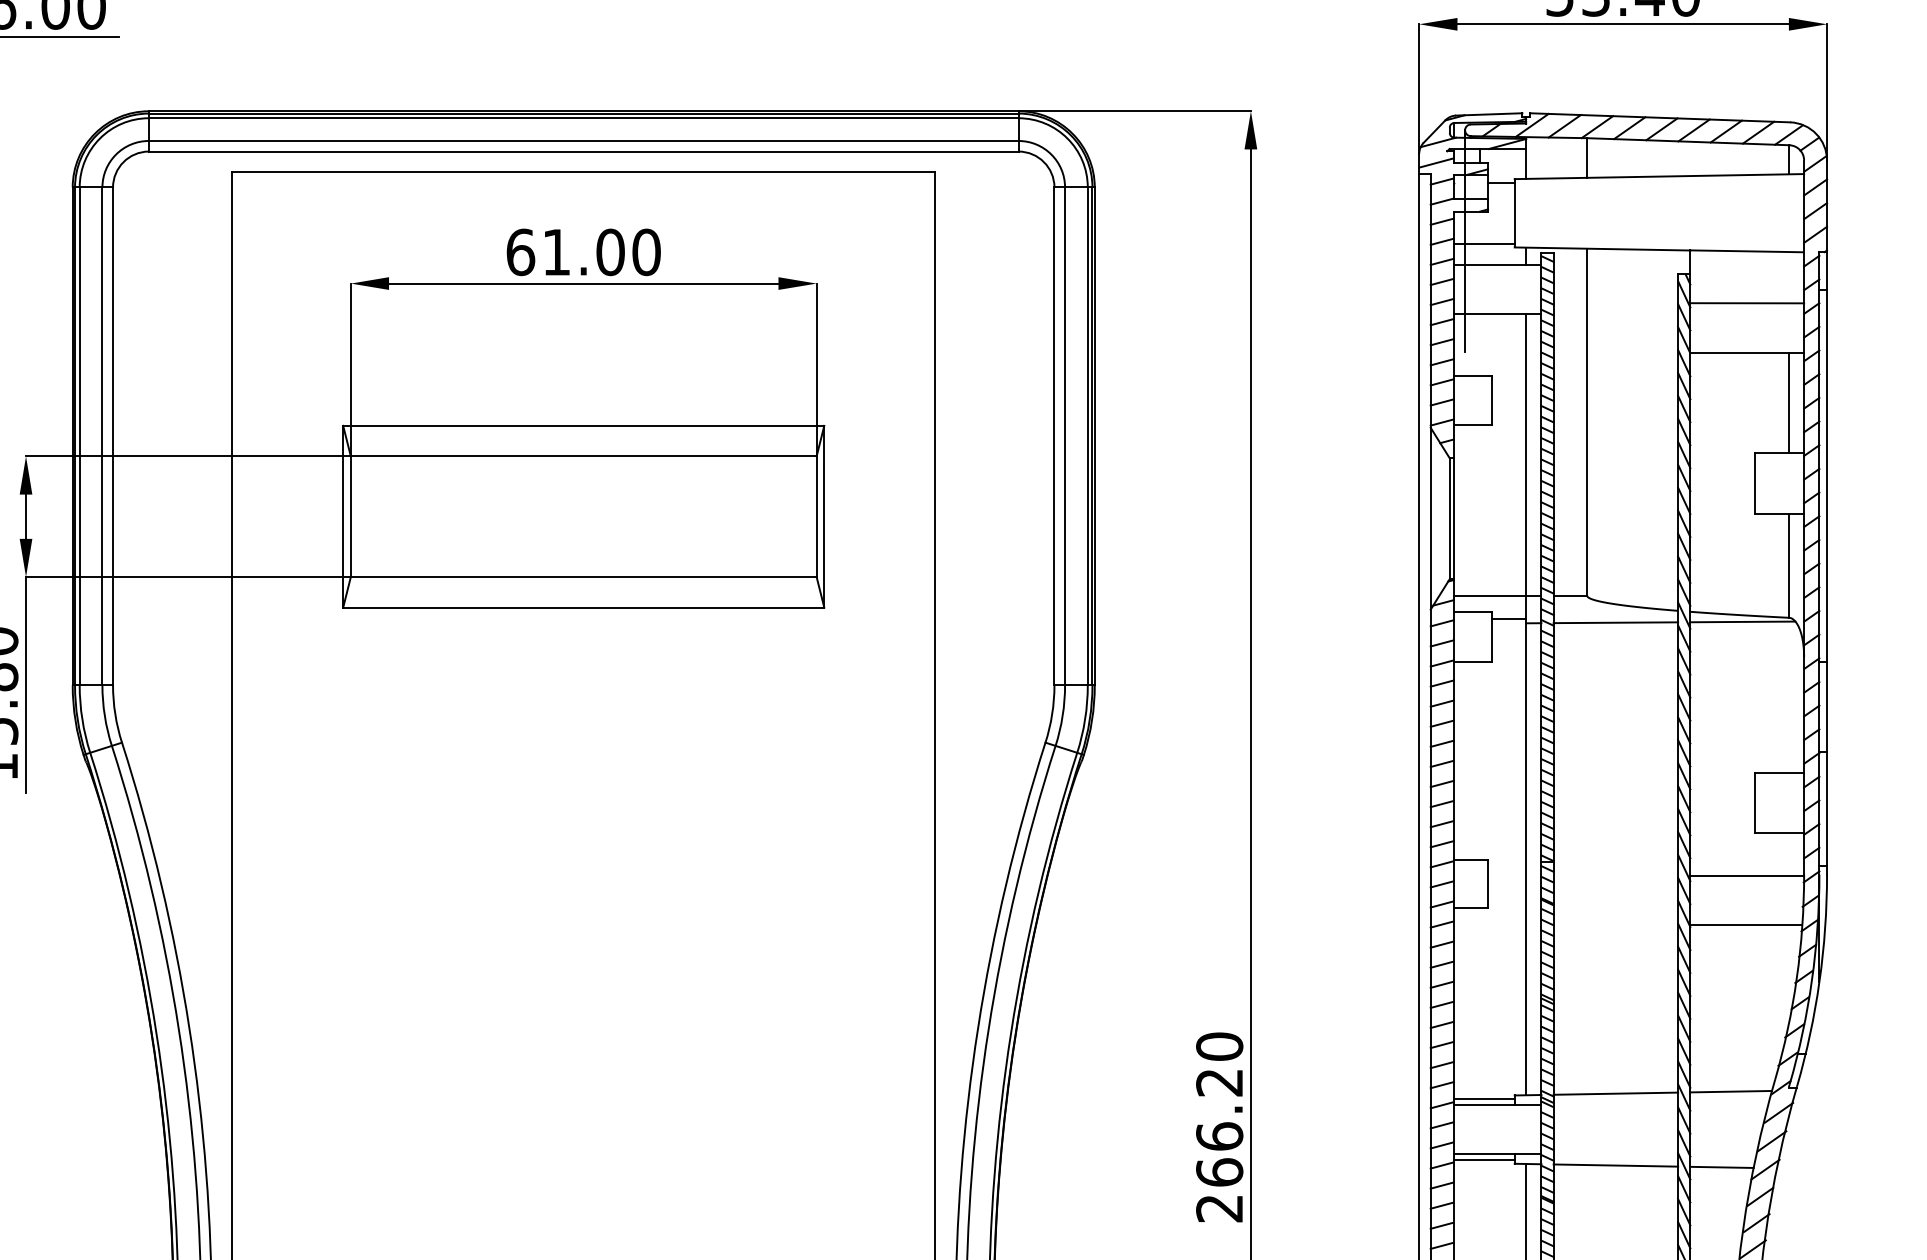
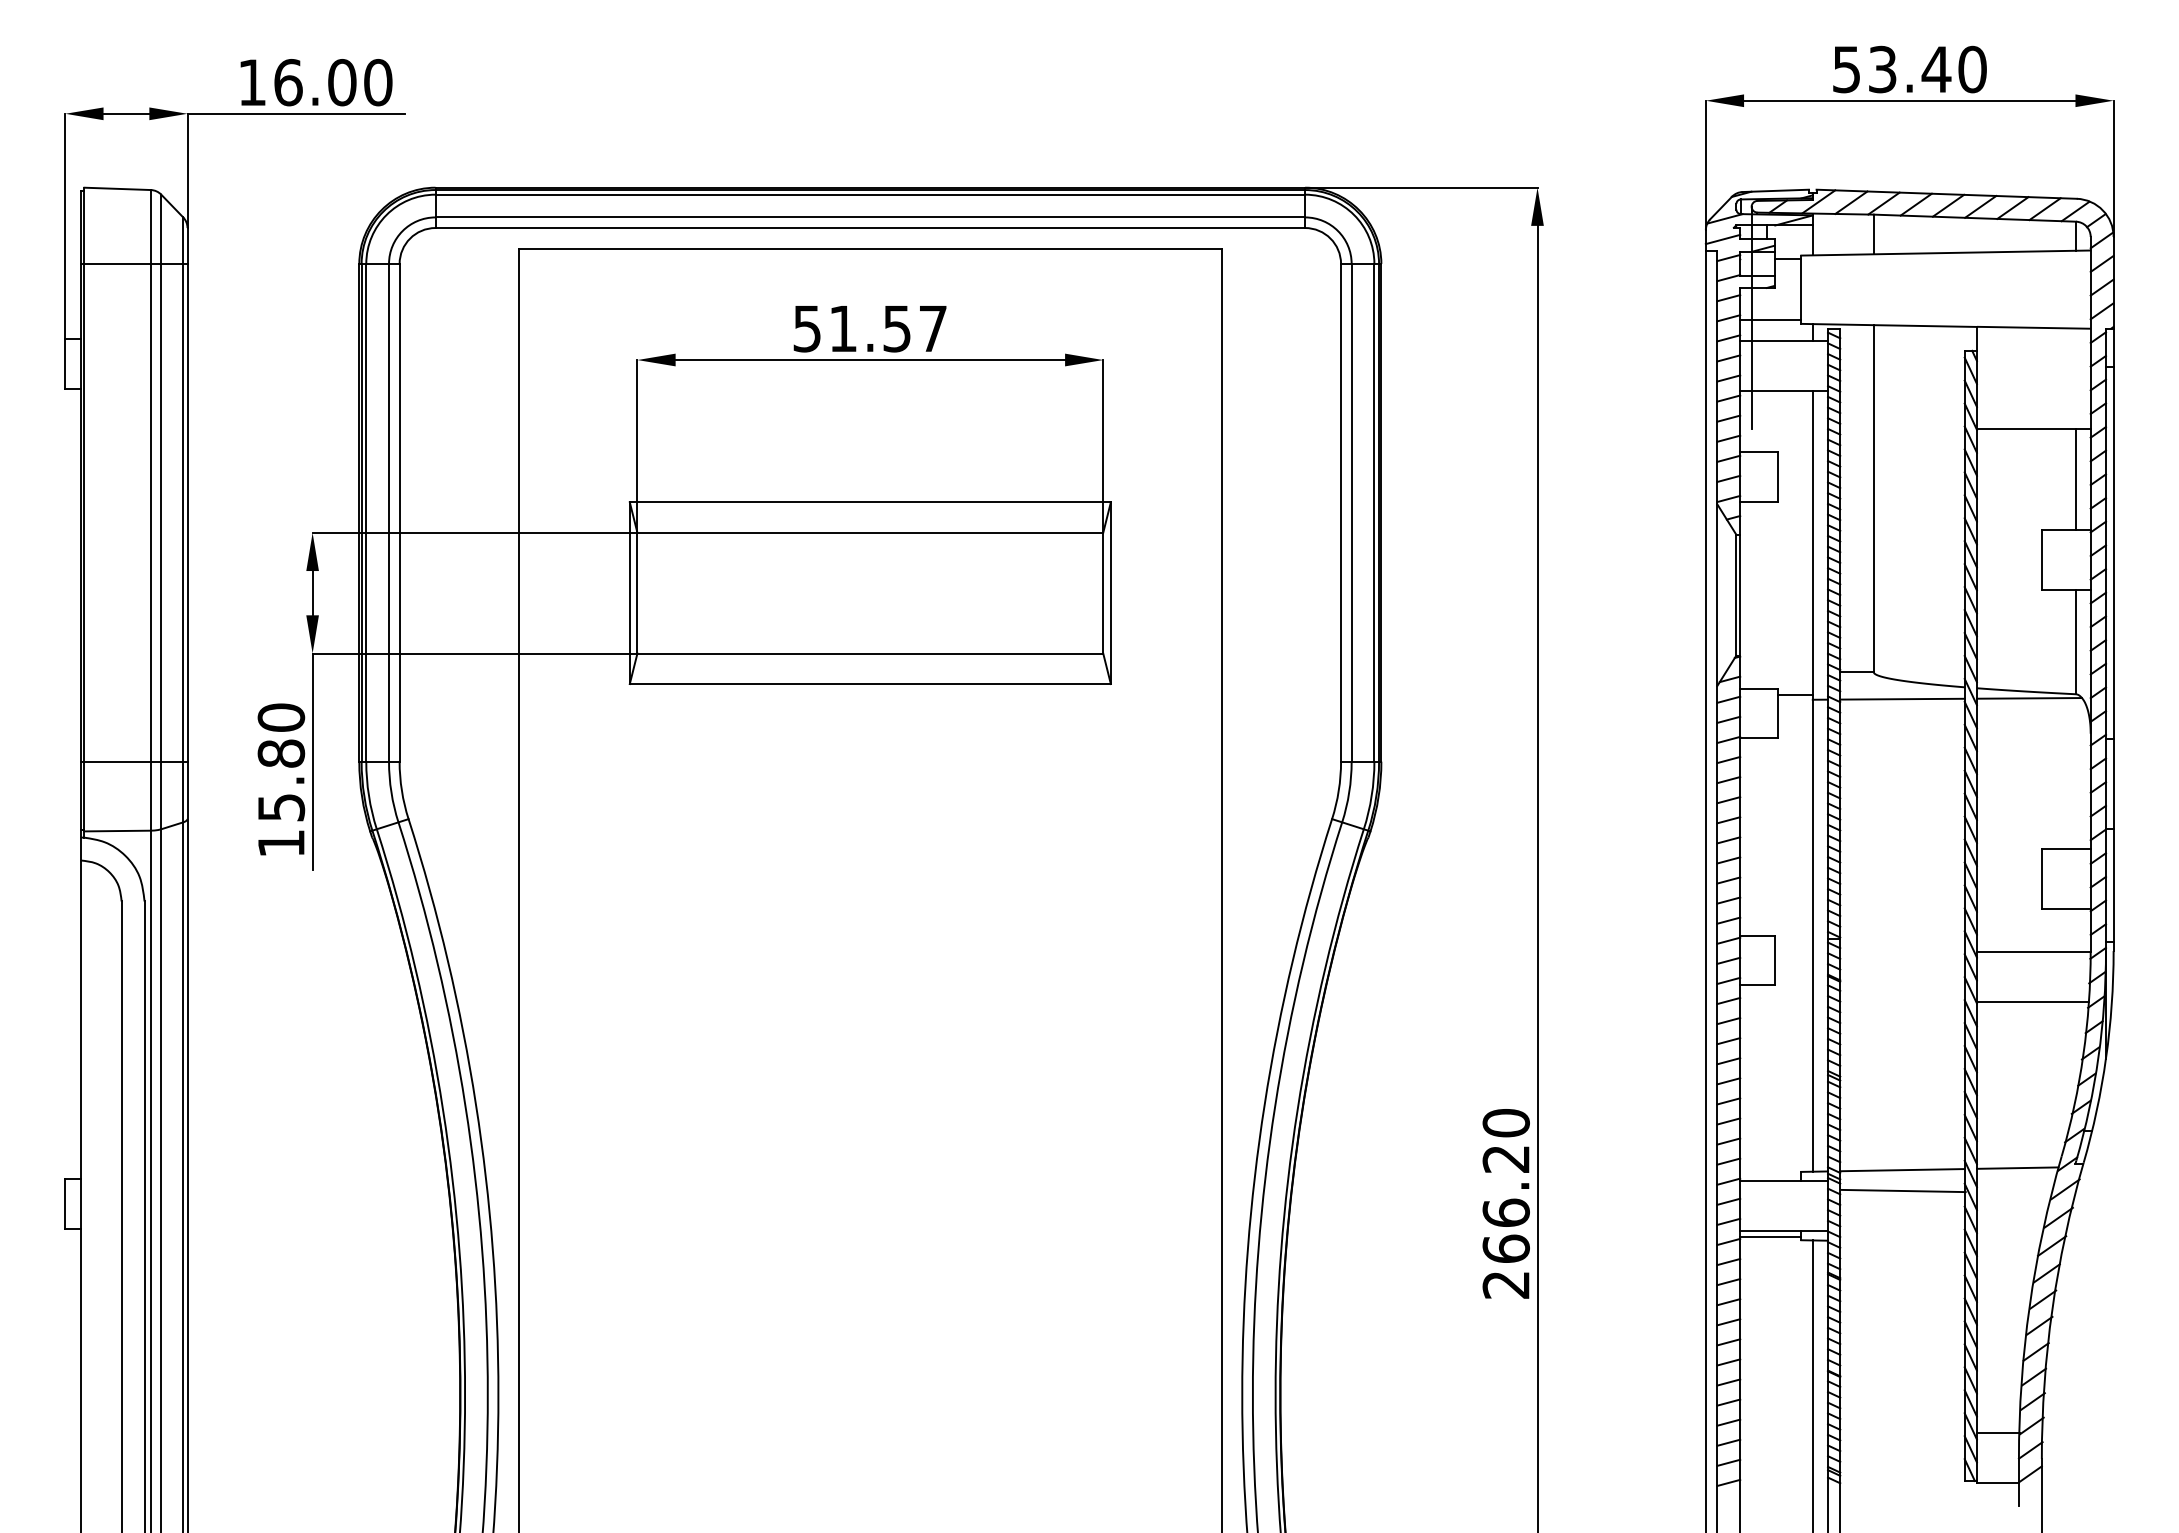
text: (583, 252) -> (870, 328), 61.00 -> 51.57
line: (1746, 303) -> (2033, 379), removed
line: (1497, 596) -> (1784, 672), removed
line: (1483, 1099) -> (1770, 1175), removed
line: (1615, 1165) -> (1903, 1190), moved
line: (1721, 1167) -> (2008, 1243), removed

